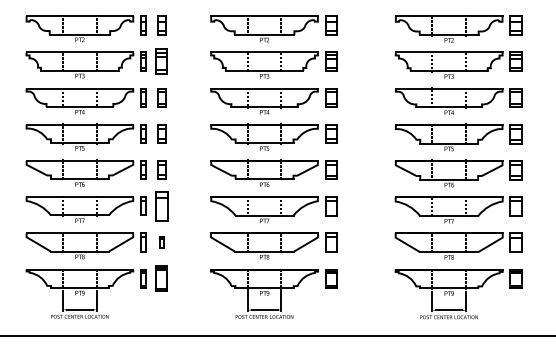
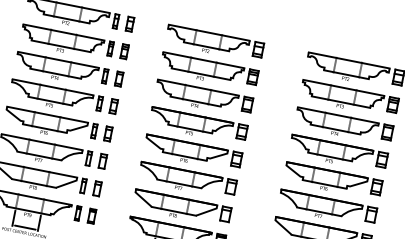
part: (161, 61) -> (124, 51), size x0.71
part: (161, 205) -> (102, 160), size x0.62
part: (161, 242) -> (97, 188), size x1.67
part: (161, 278) -> (91, 216), size x0.71

